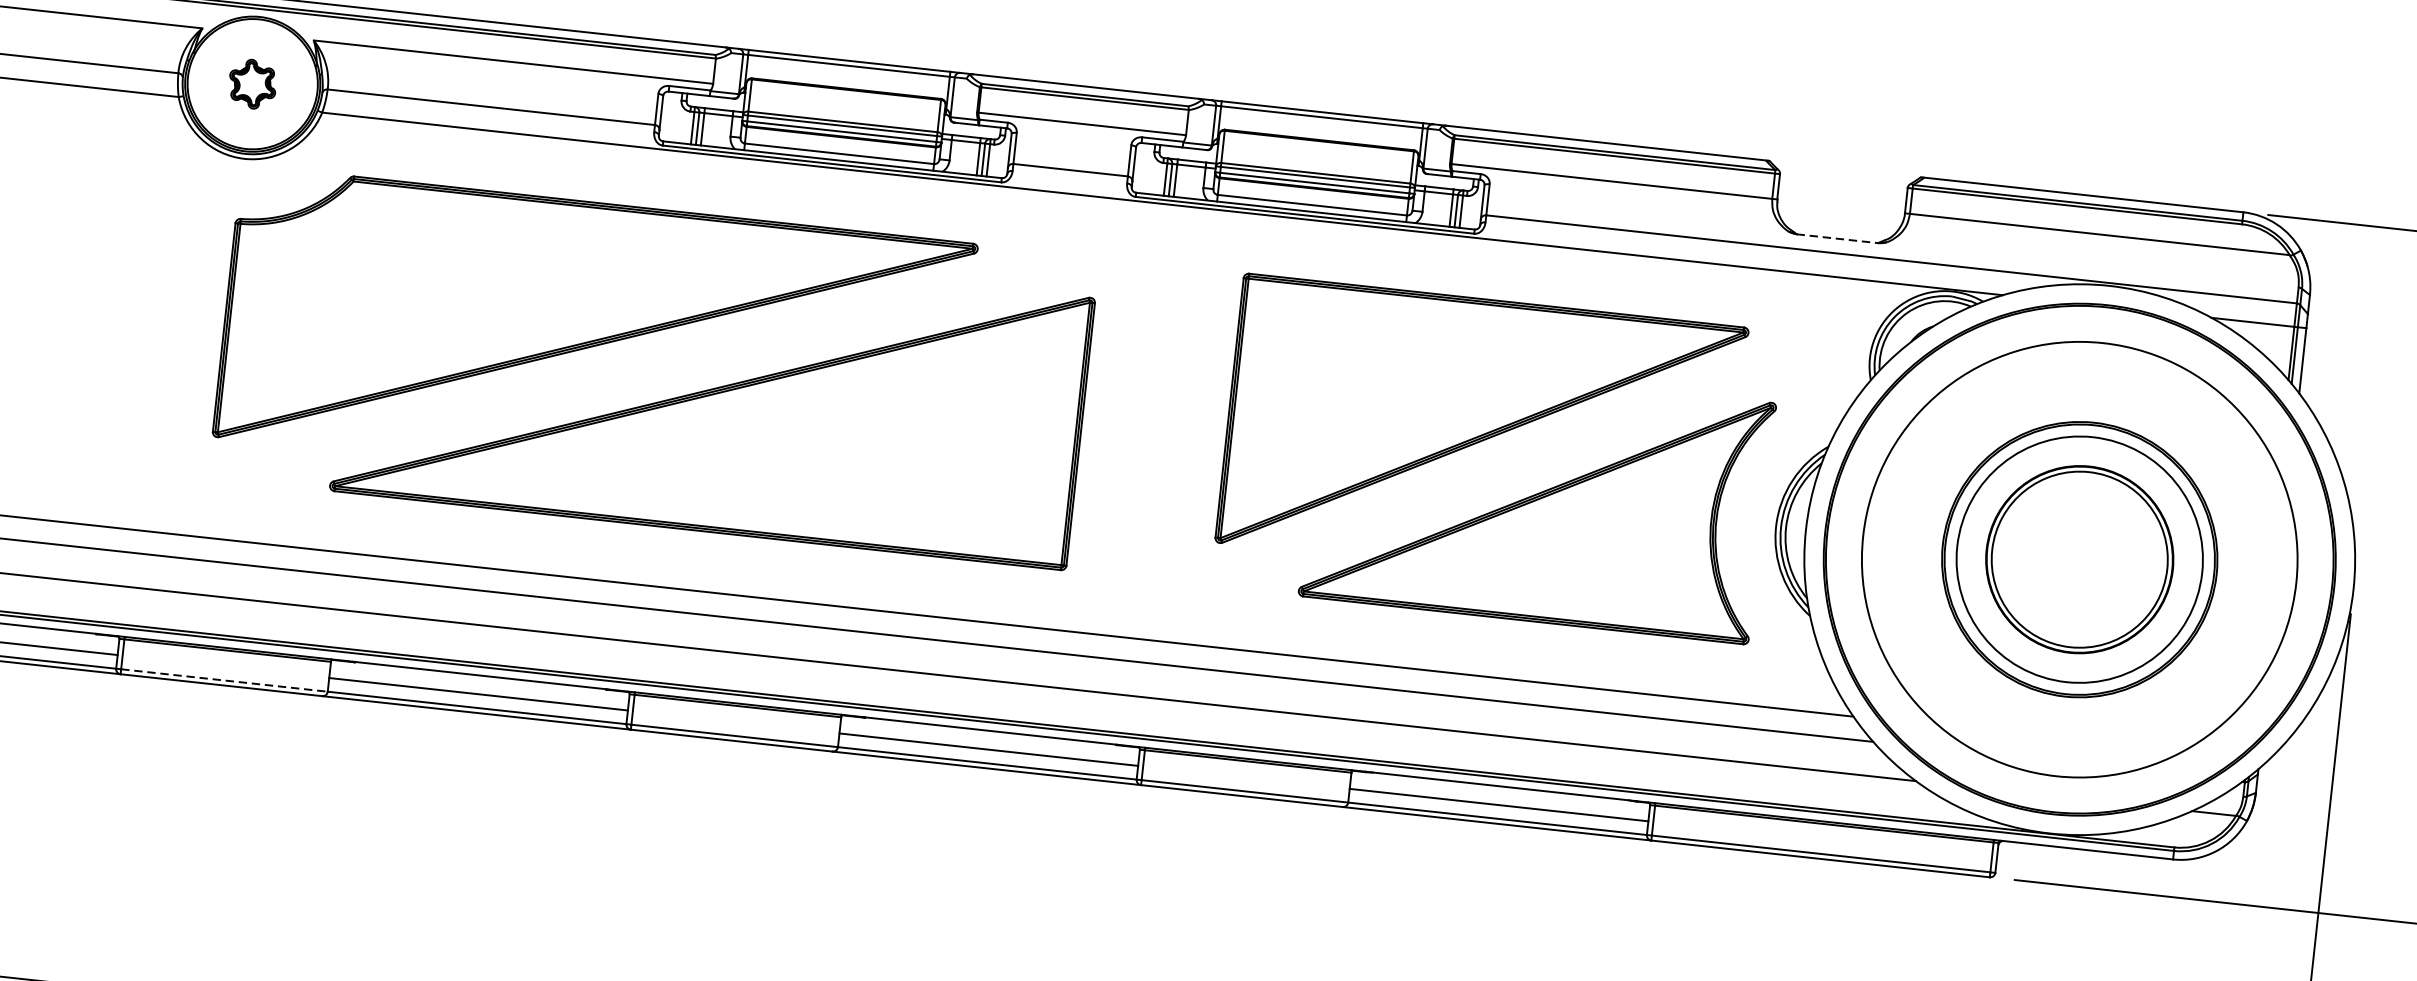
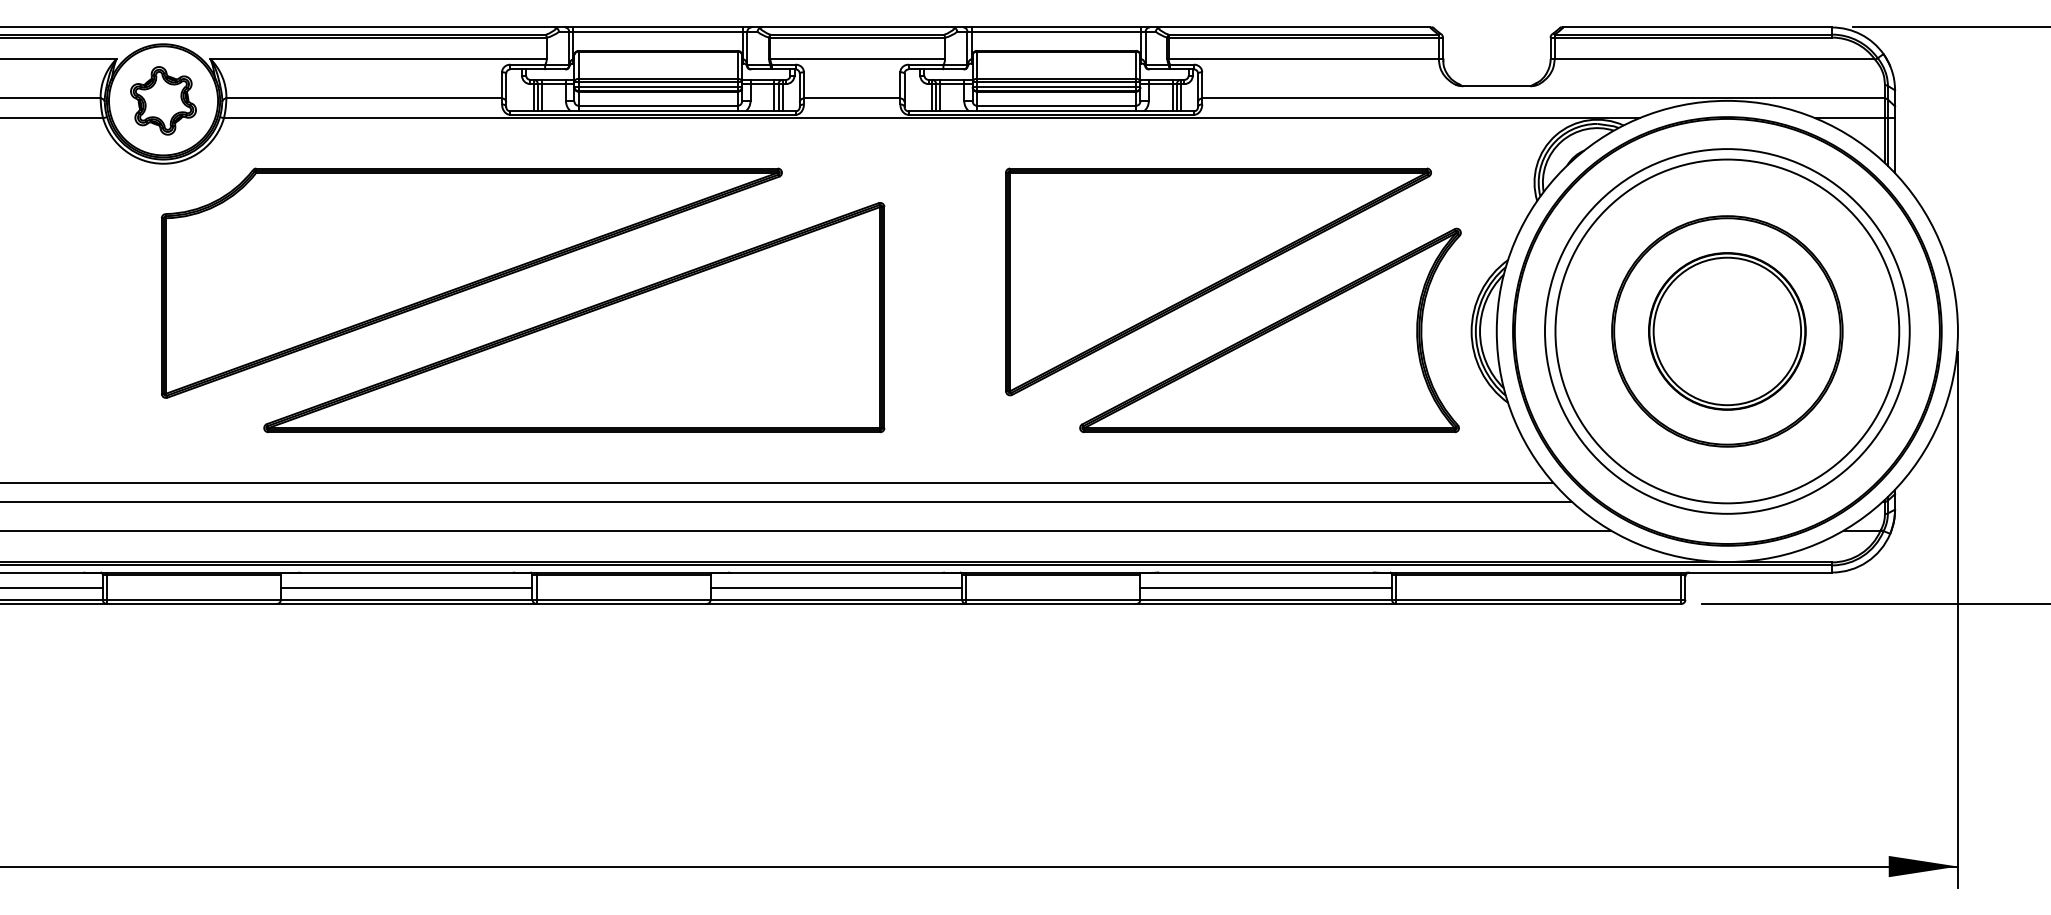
part: (252, 83) -> (163, 100), size x1.67
line: (1837, 239) -> (1496, 86), dashed -> solid
circle: (2079, 559) -> (1727, 331), size x1.67
line: (223, 680) -> (193, 599), dashed -> solid

